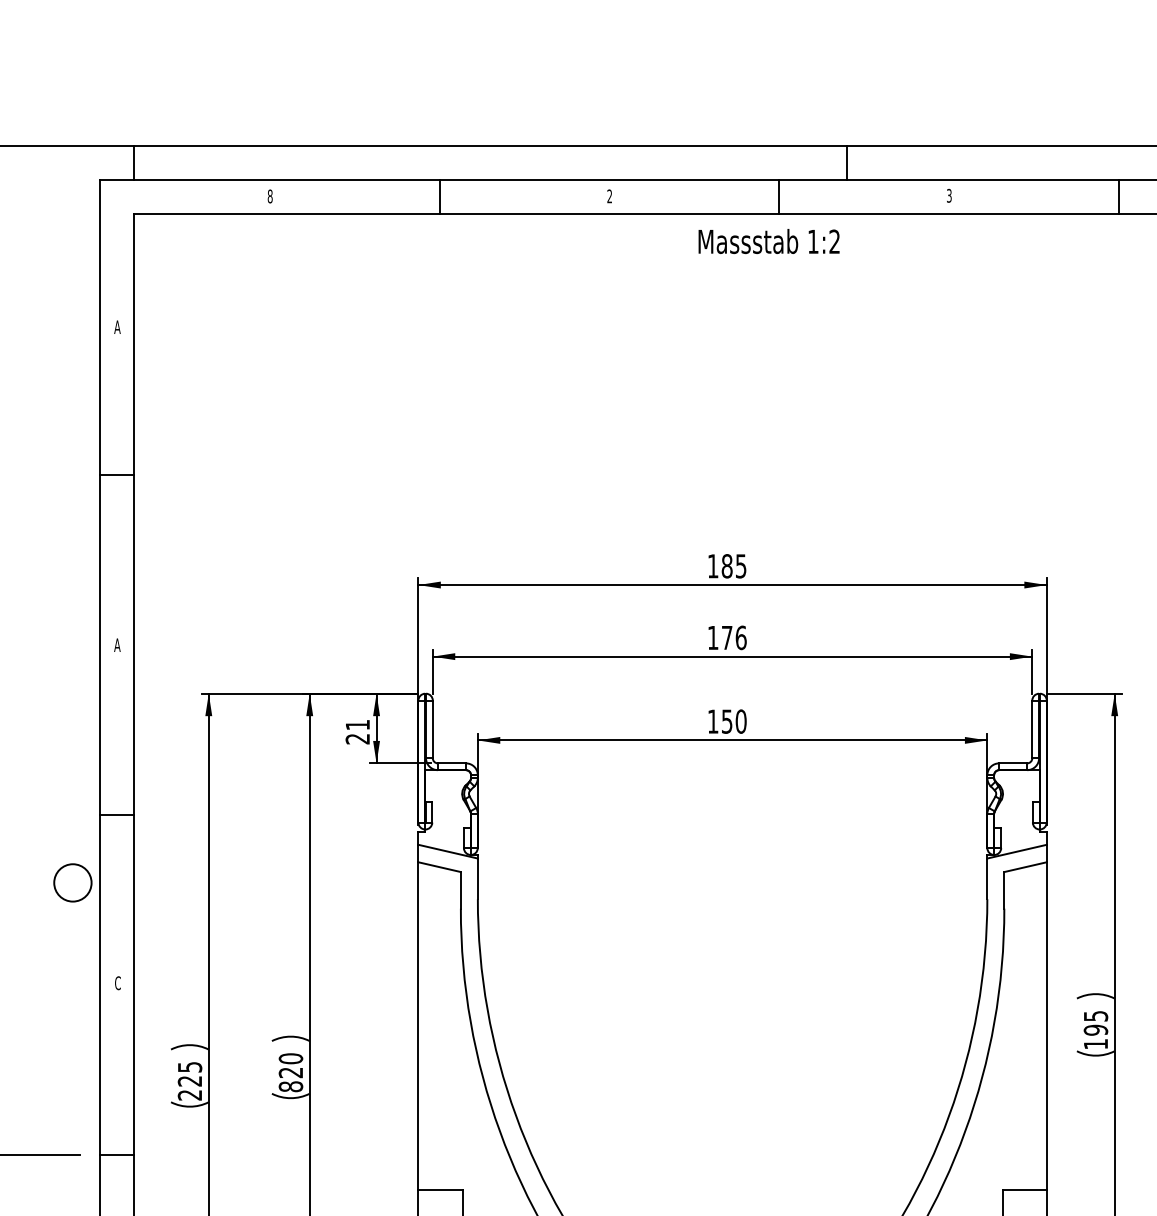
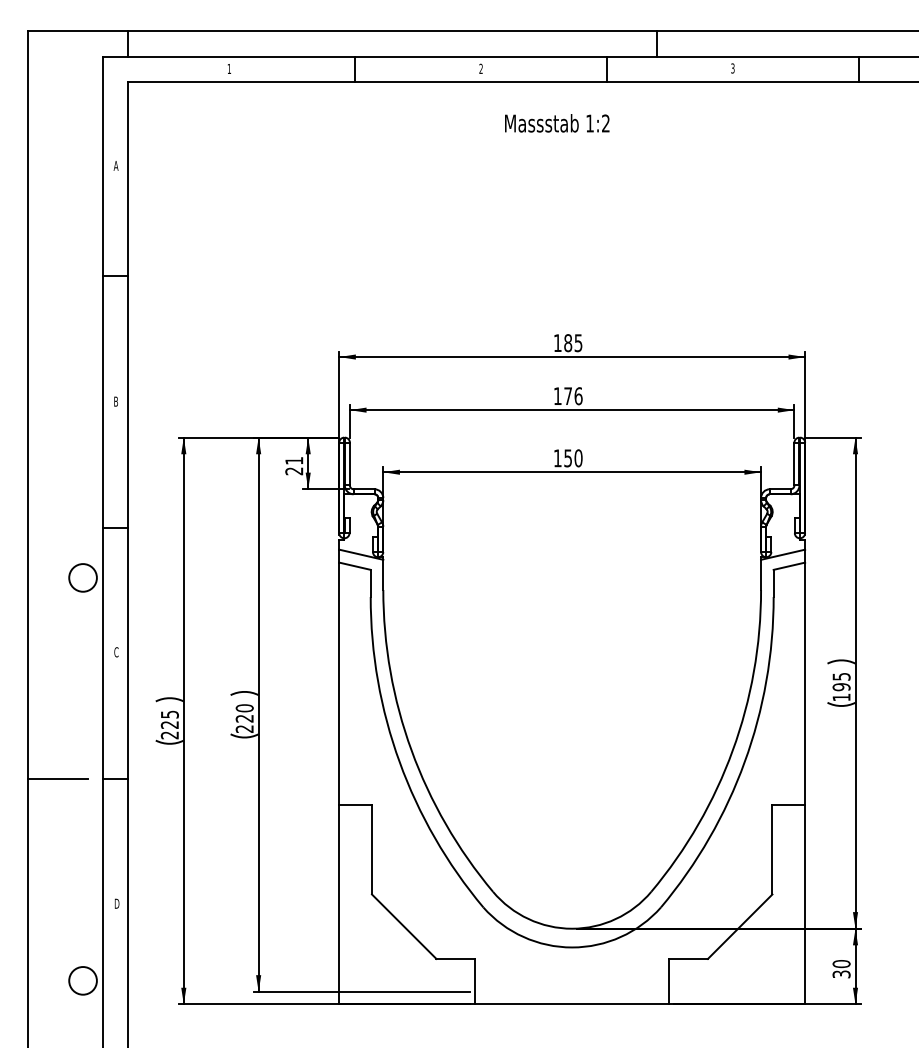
text: (270, 195) -> (229, 68), 8 -> 1
text: (769, 241) -> (557, 123), moved
text: (116, 644) -> (115, 401), A -> B
text: (290, 1087) -> (244, 729), 820 -> 220

